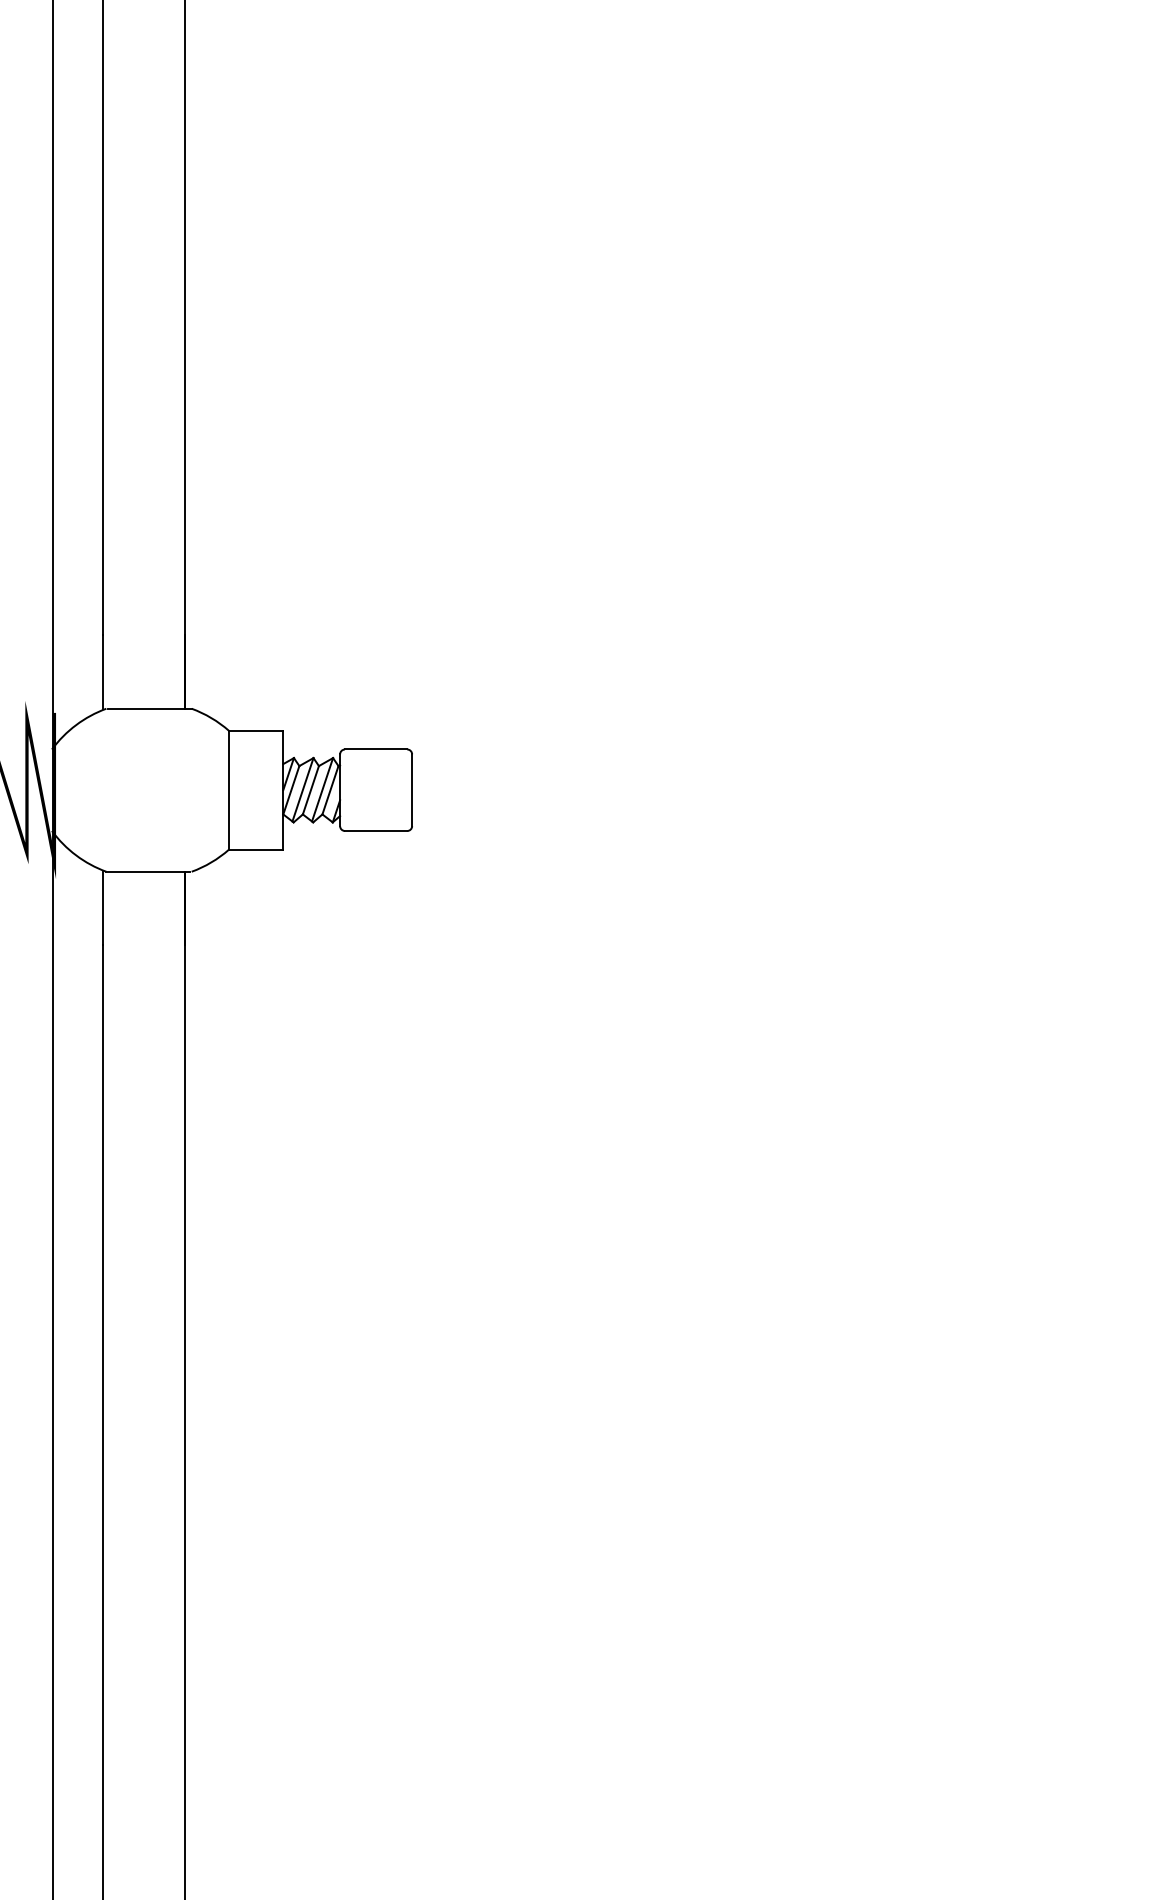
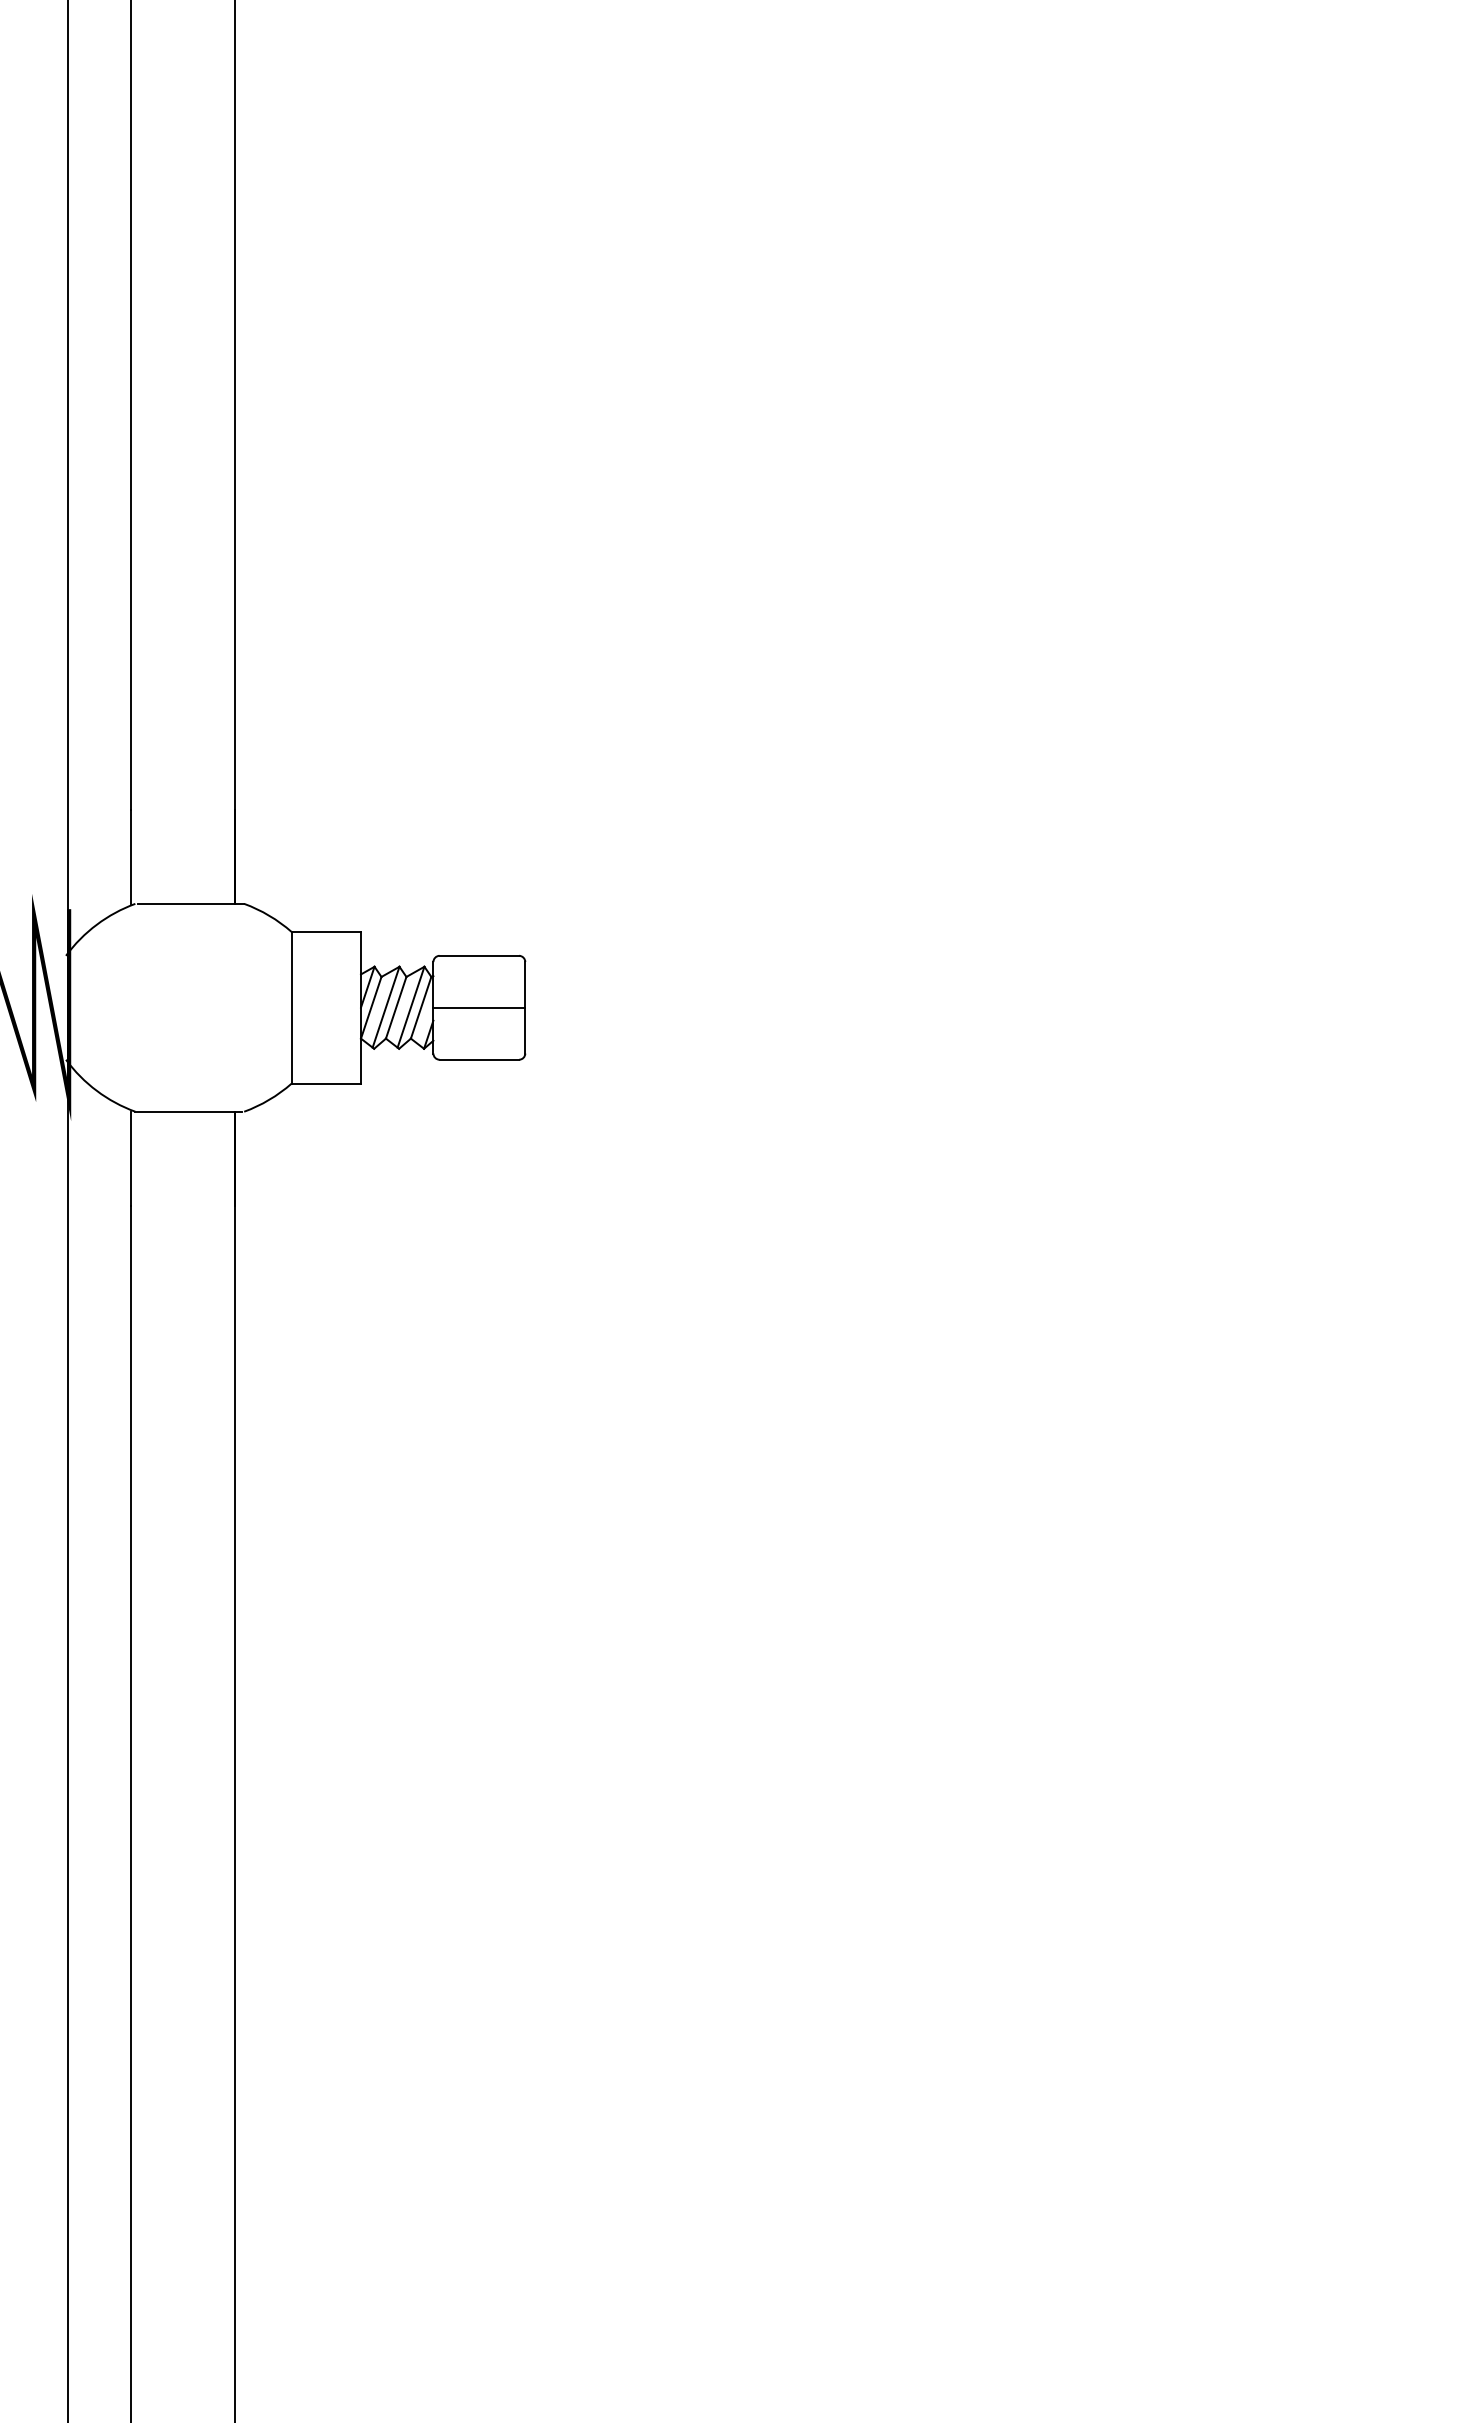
line: (376, 790) -> (479, 1007), added

